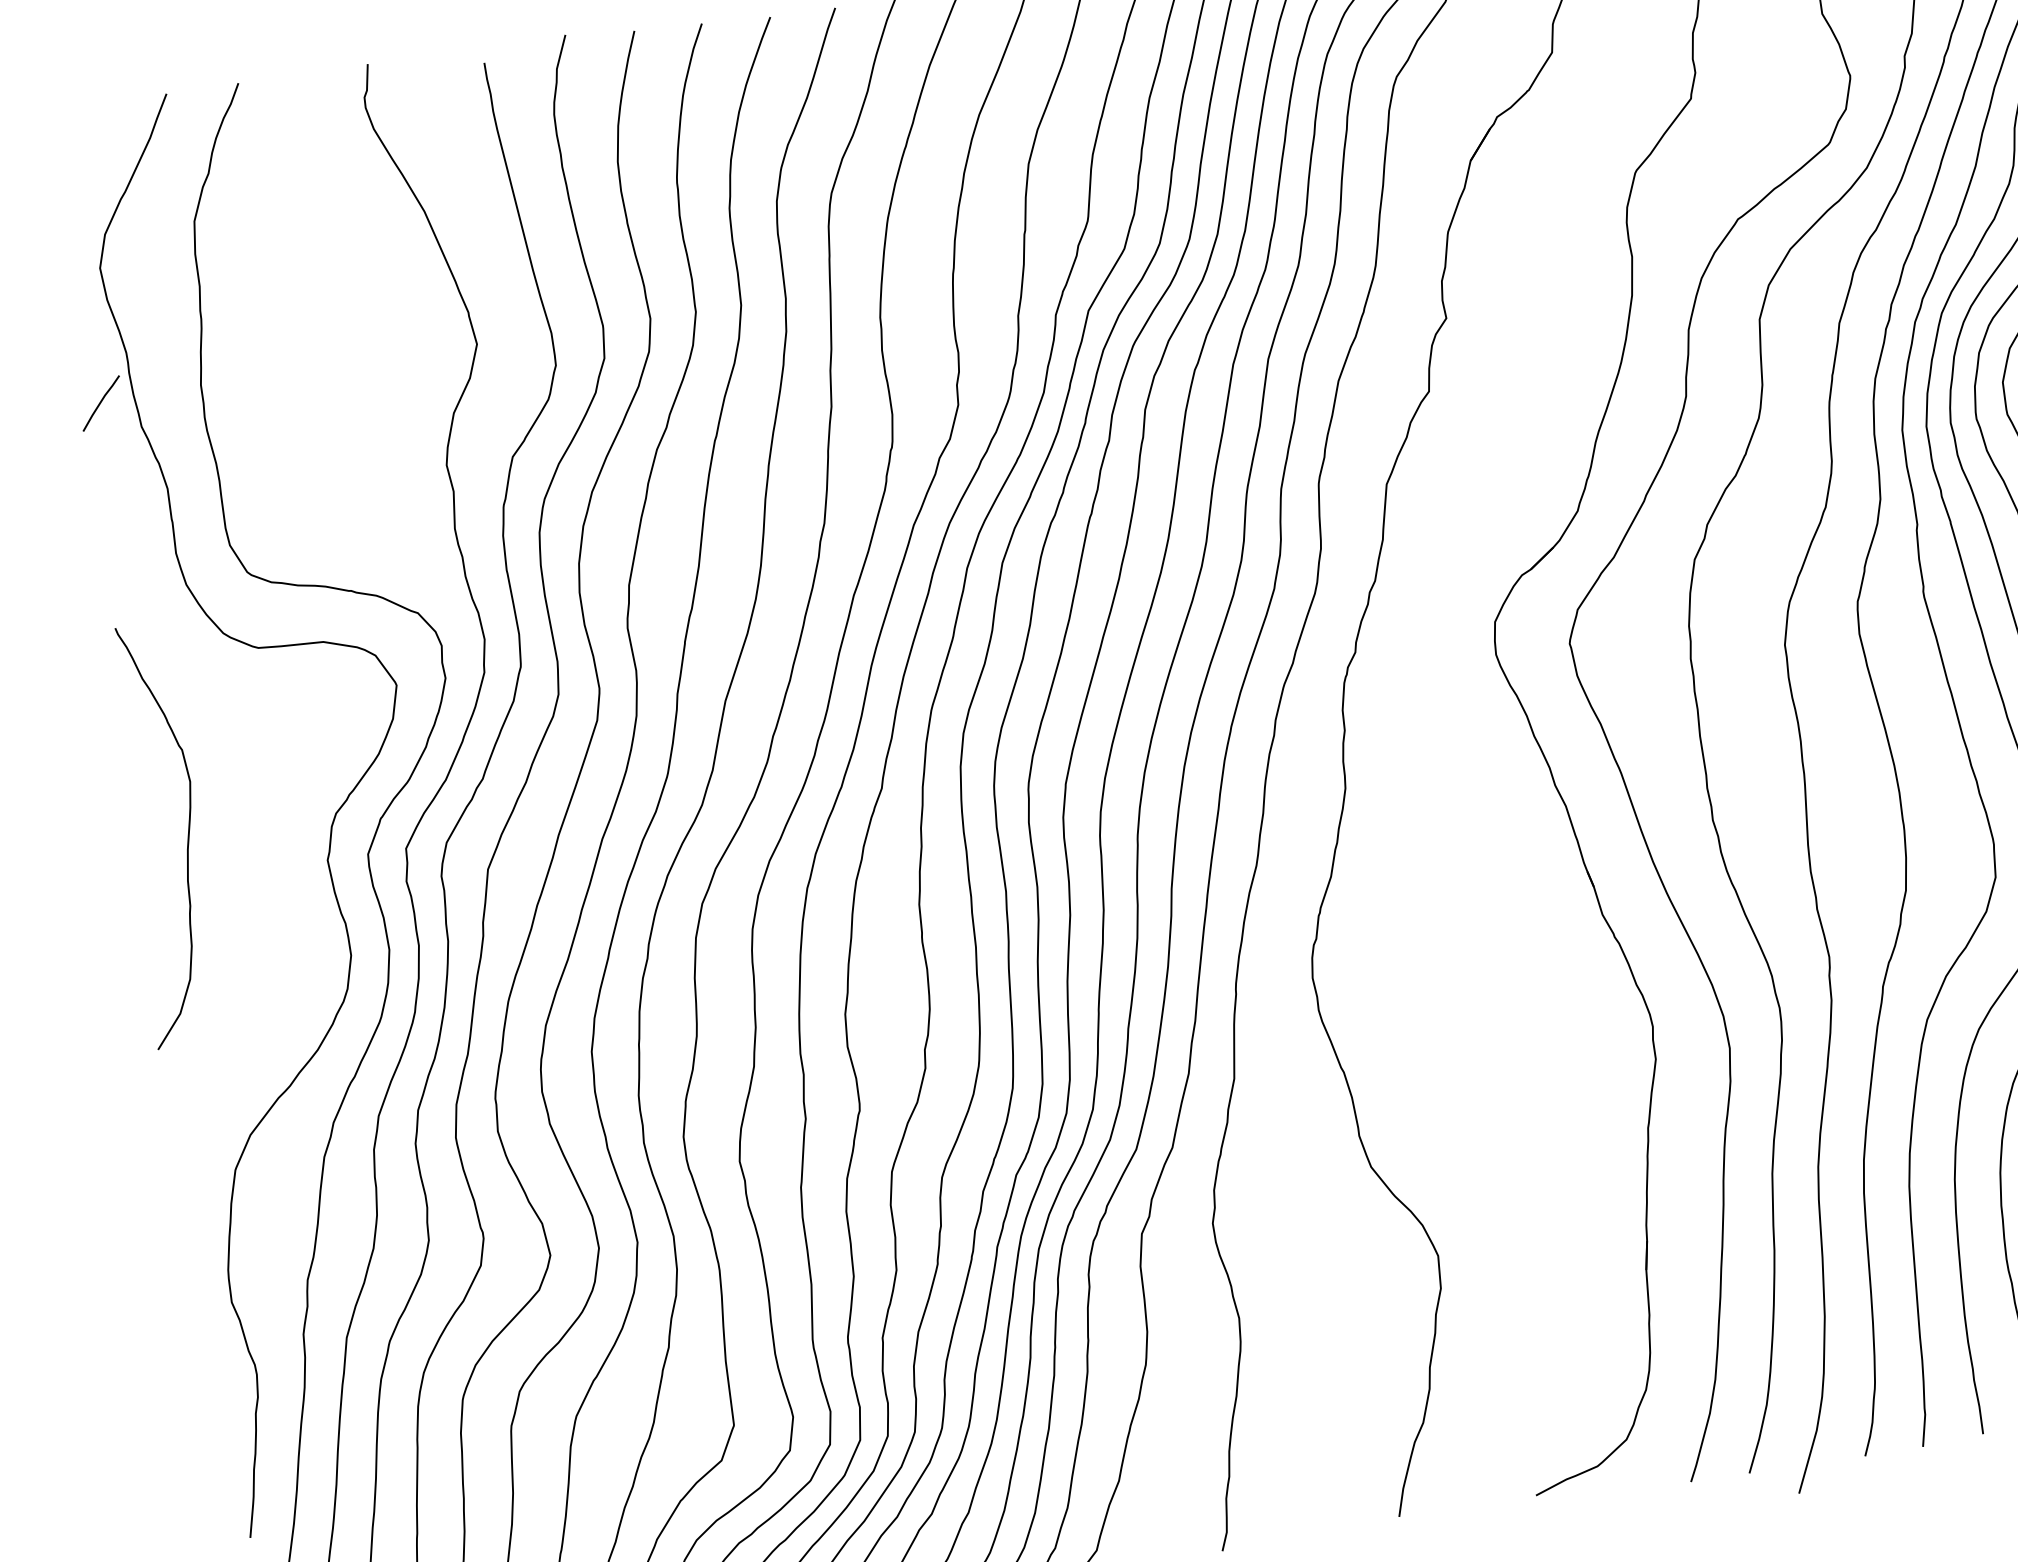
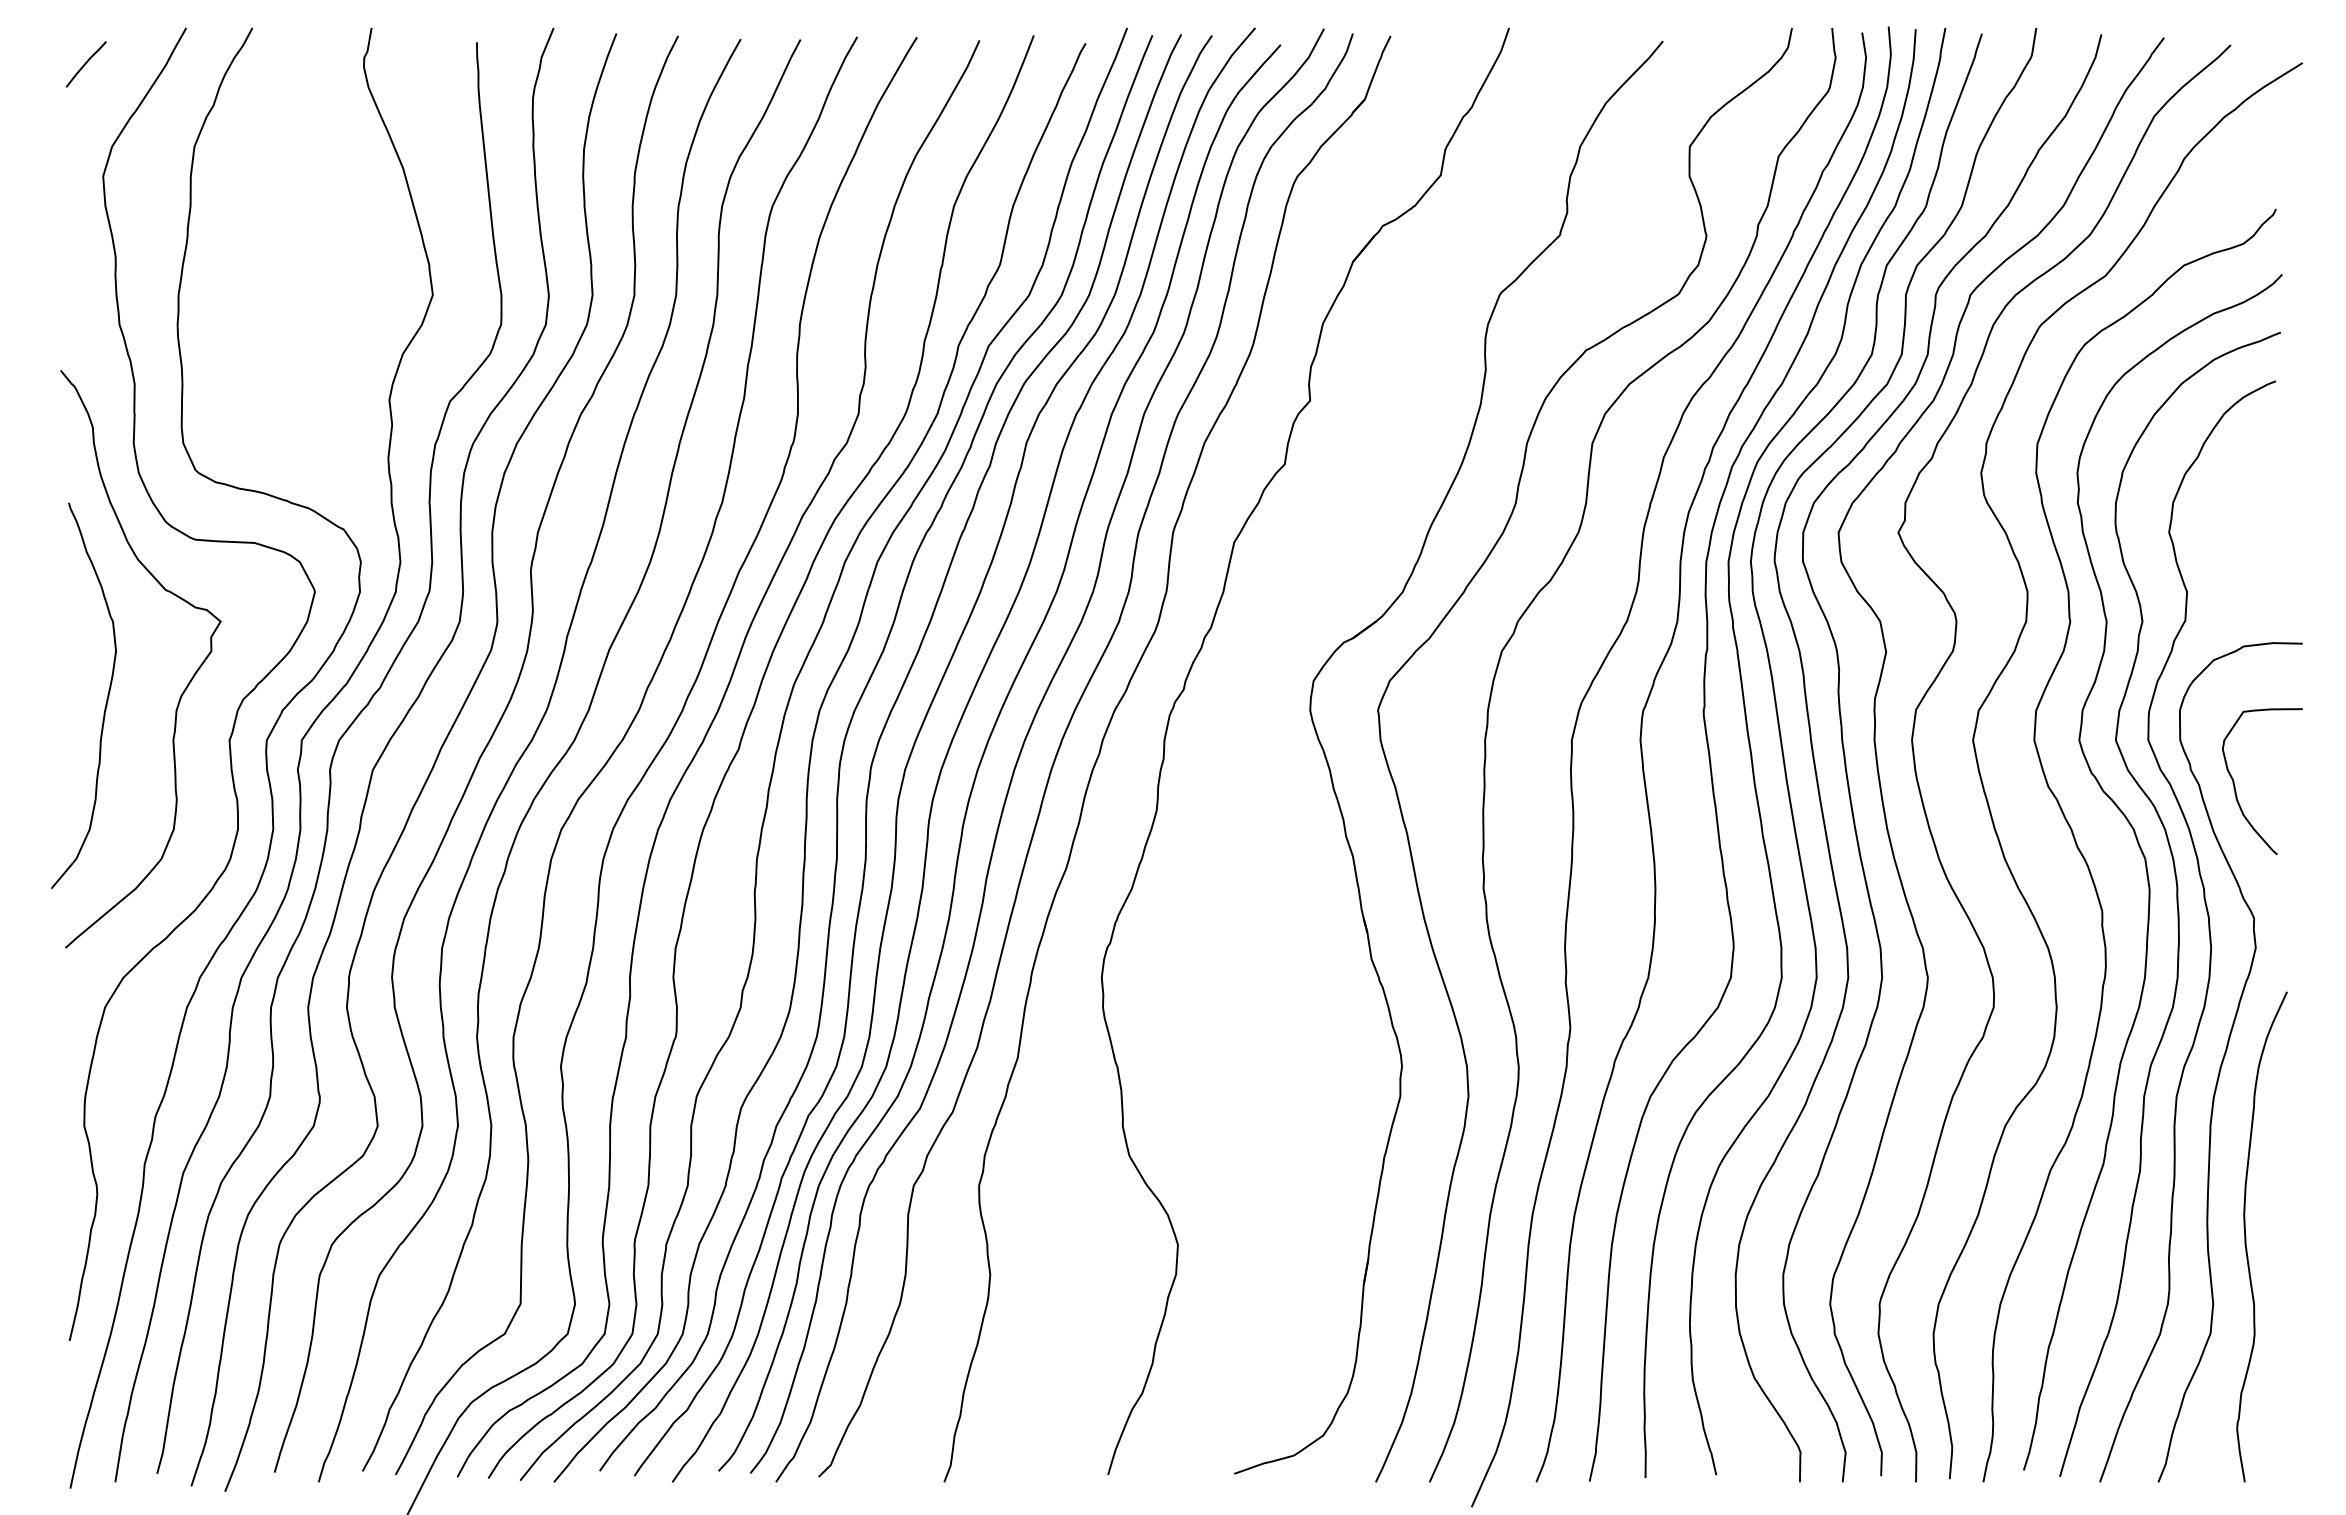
line: (100, 403) -> (85, 64), moved
curve: (272, 807) -> (186, 685), added

